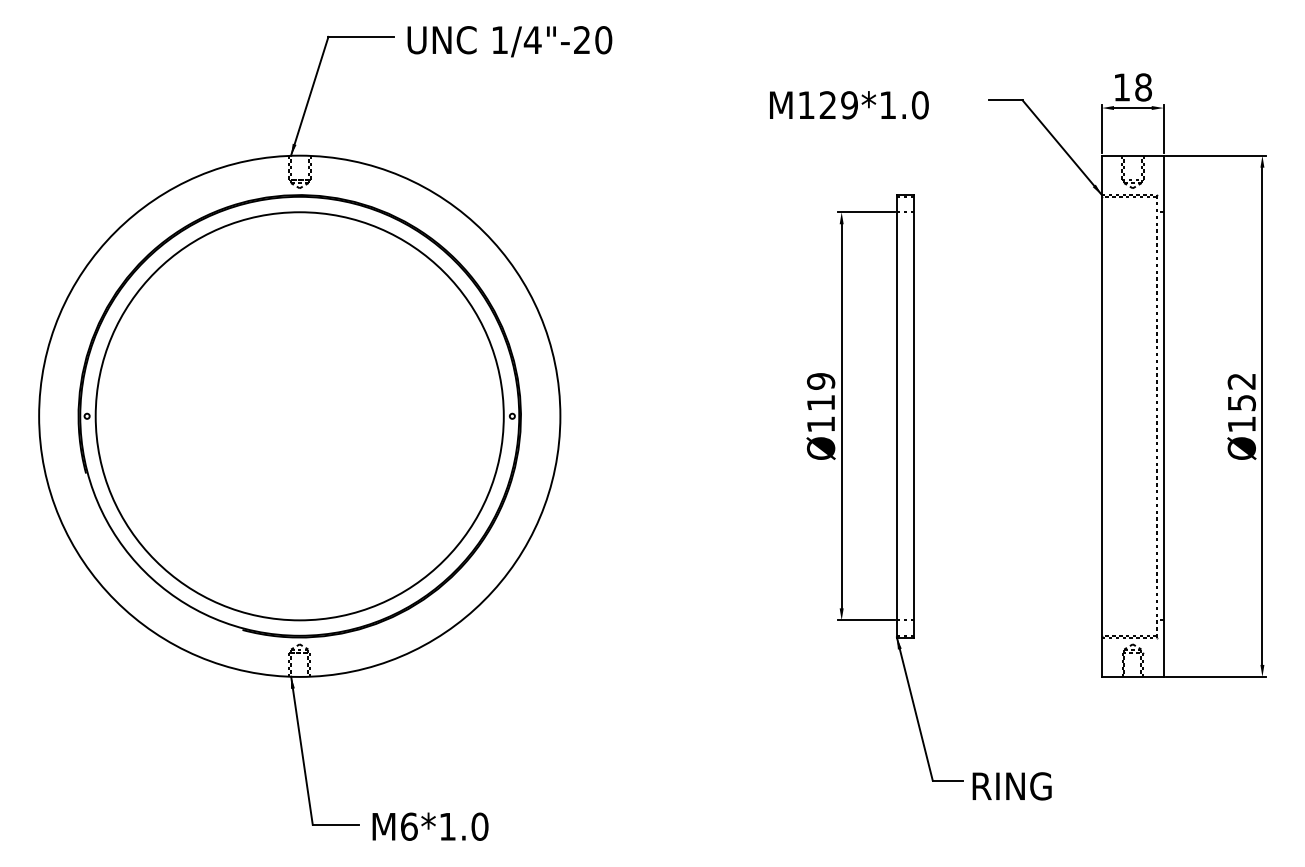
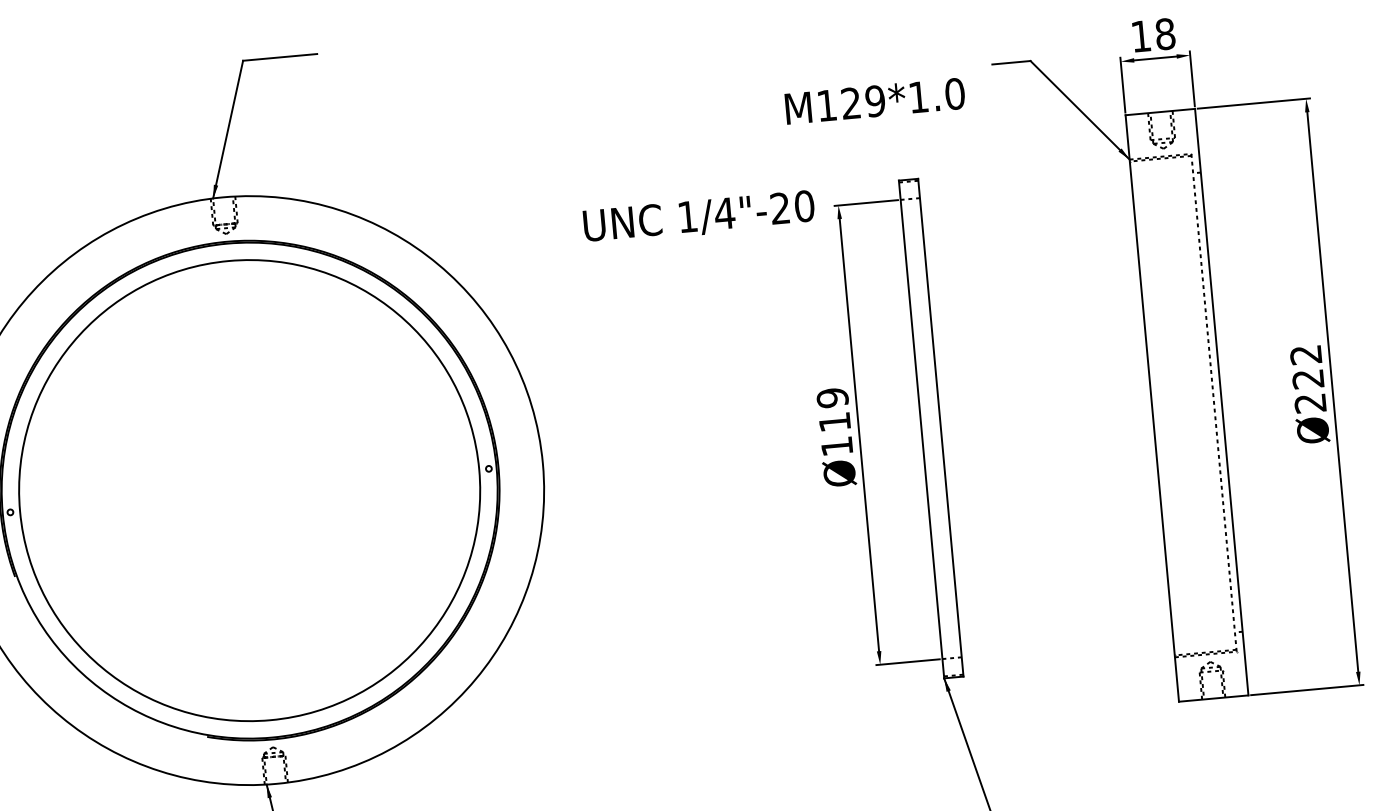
text: (509, 41) -> (698, 217), moved
text: (849, 105) -> (875, 101), moved
text: (1241, 413) -> (1308, 391), Ø152 -> Ø222

